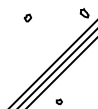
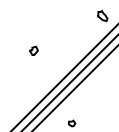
part: (27, 17) -> (33, 50), moved

